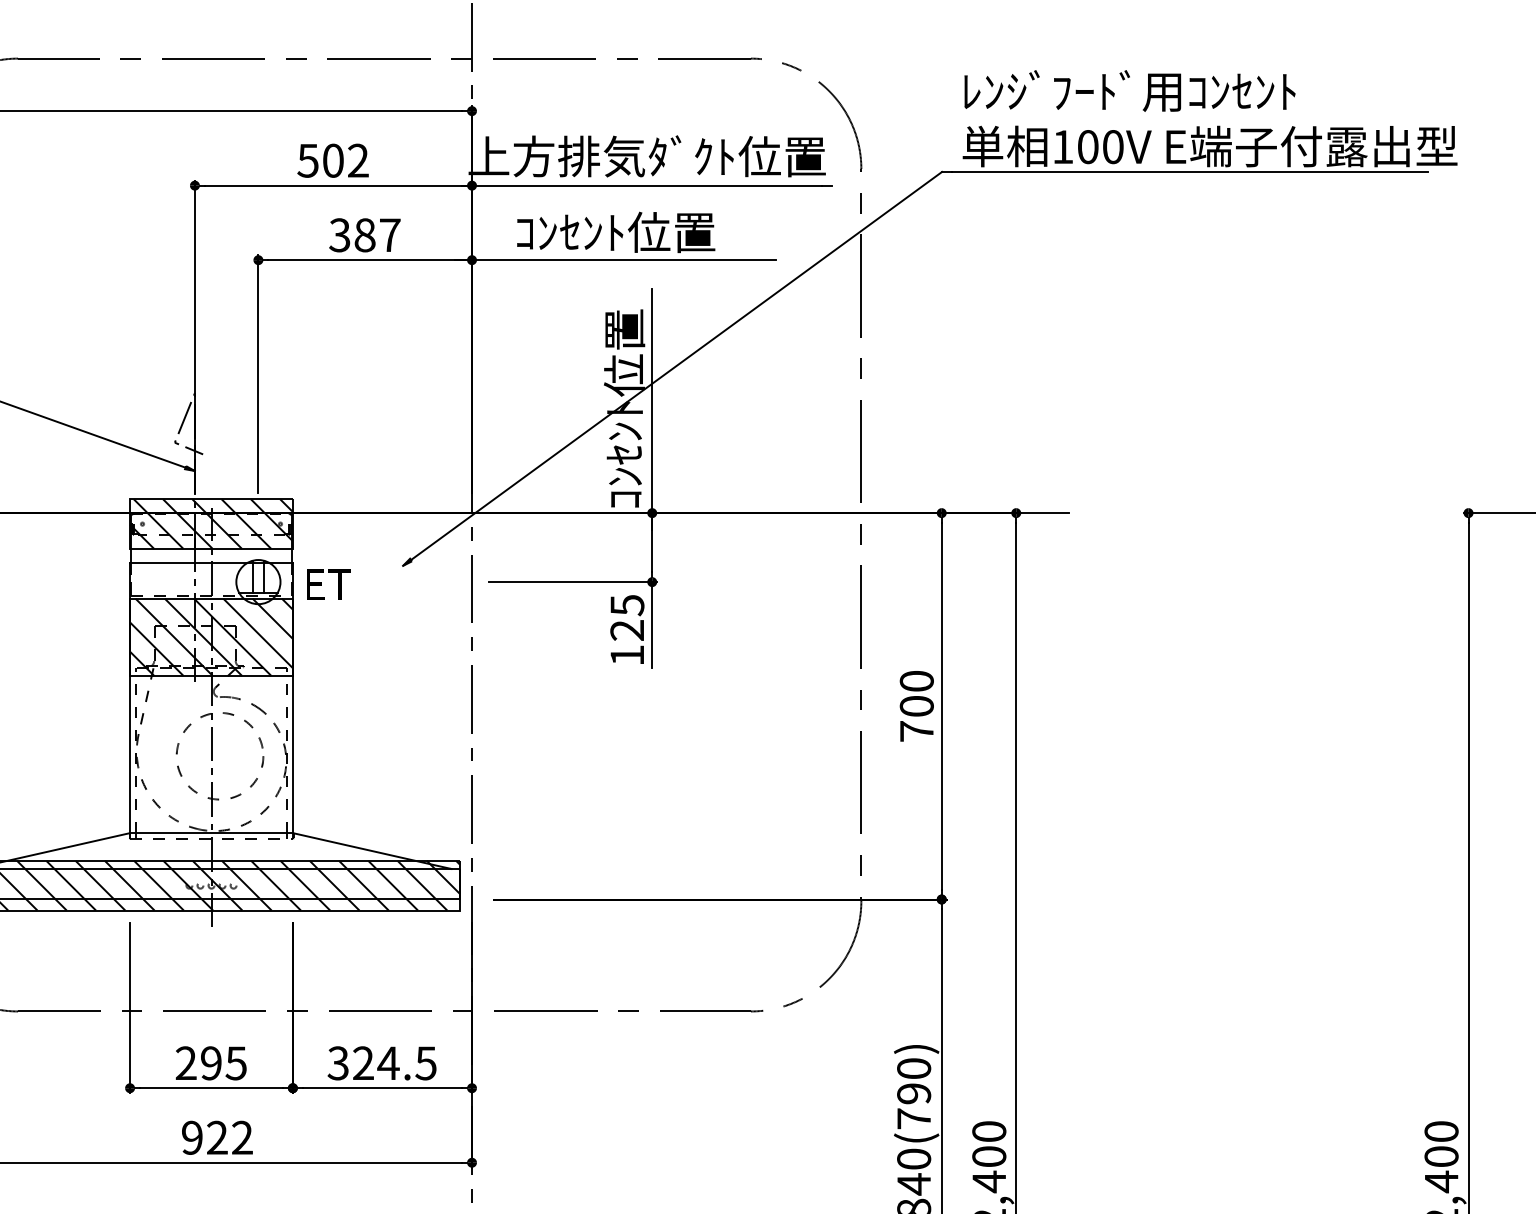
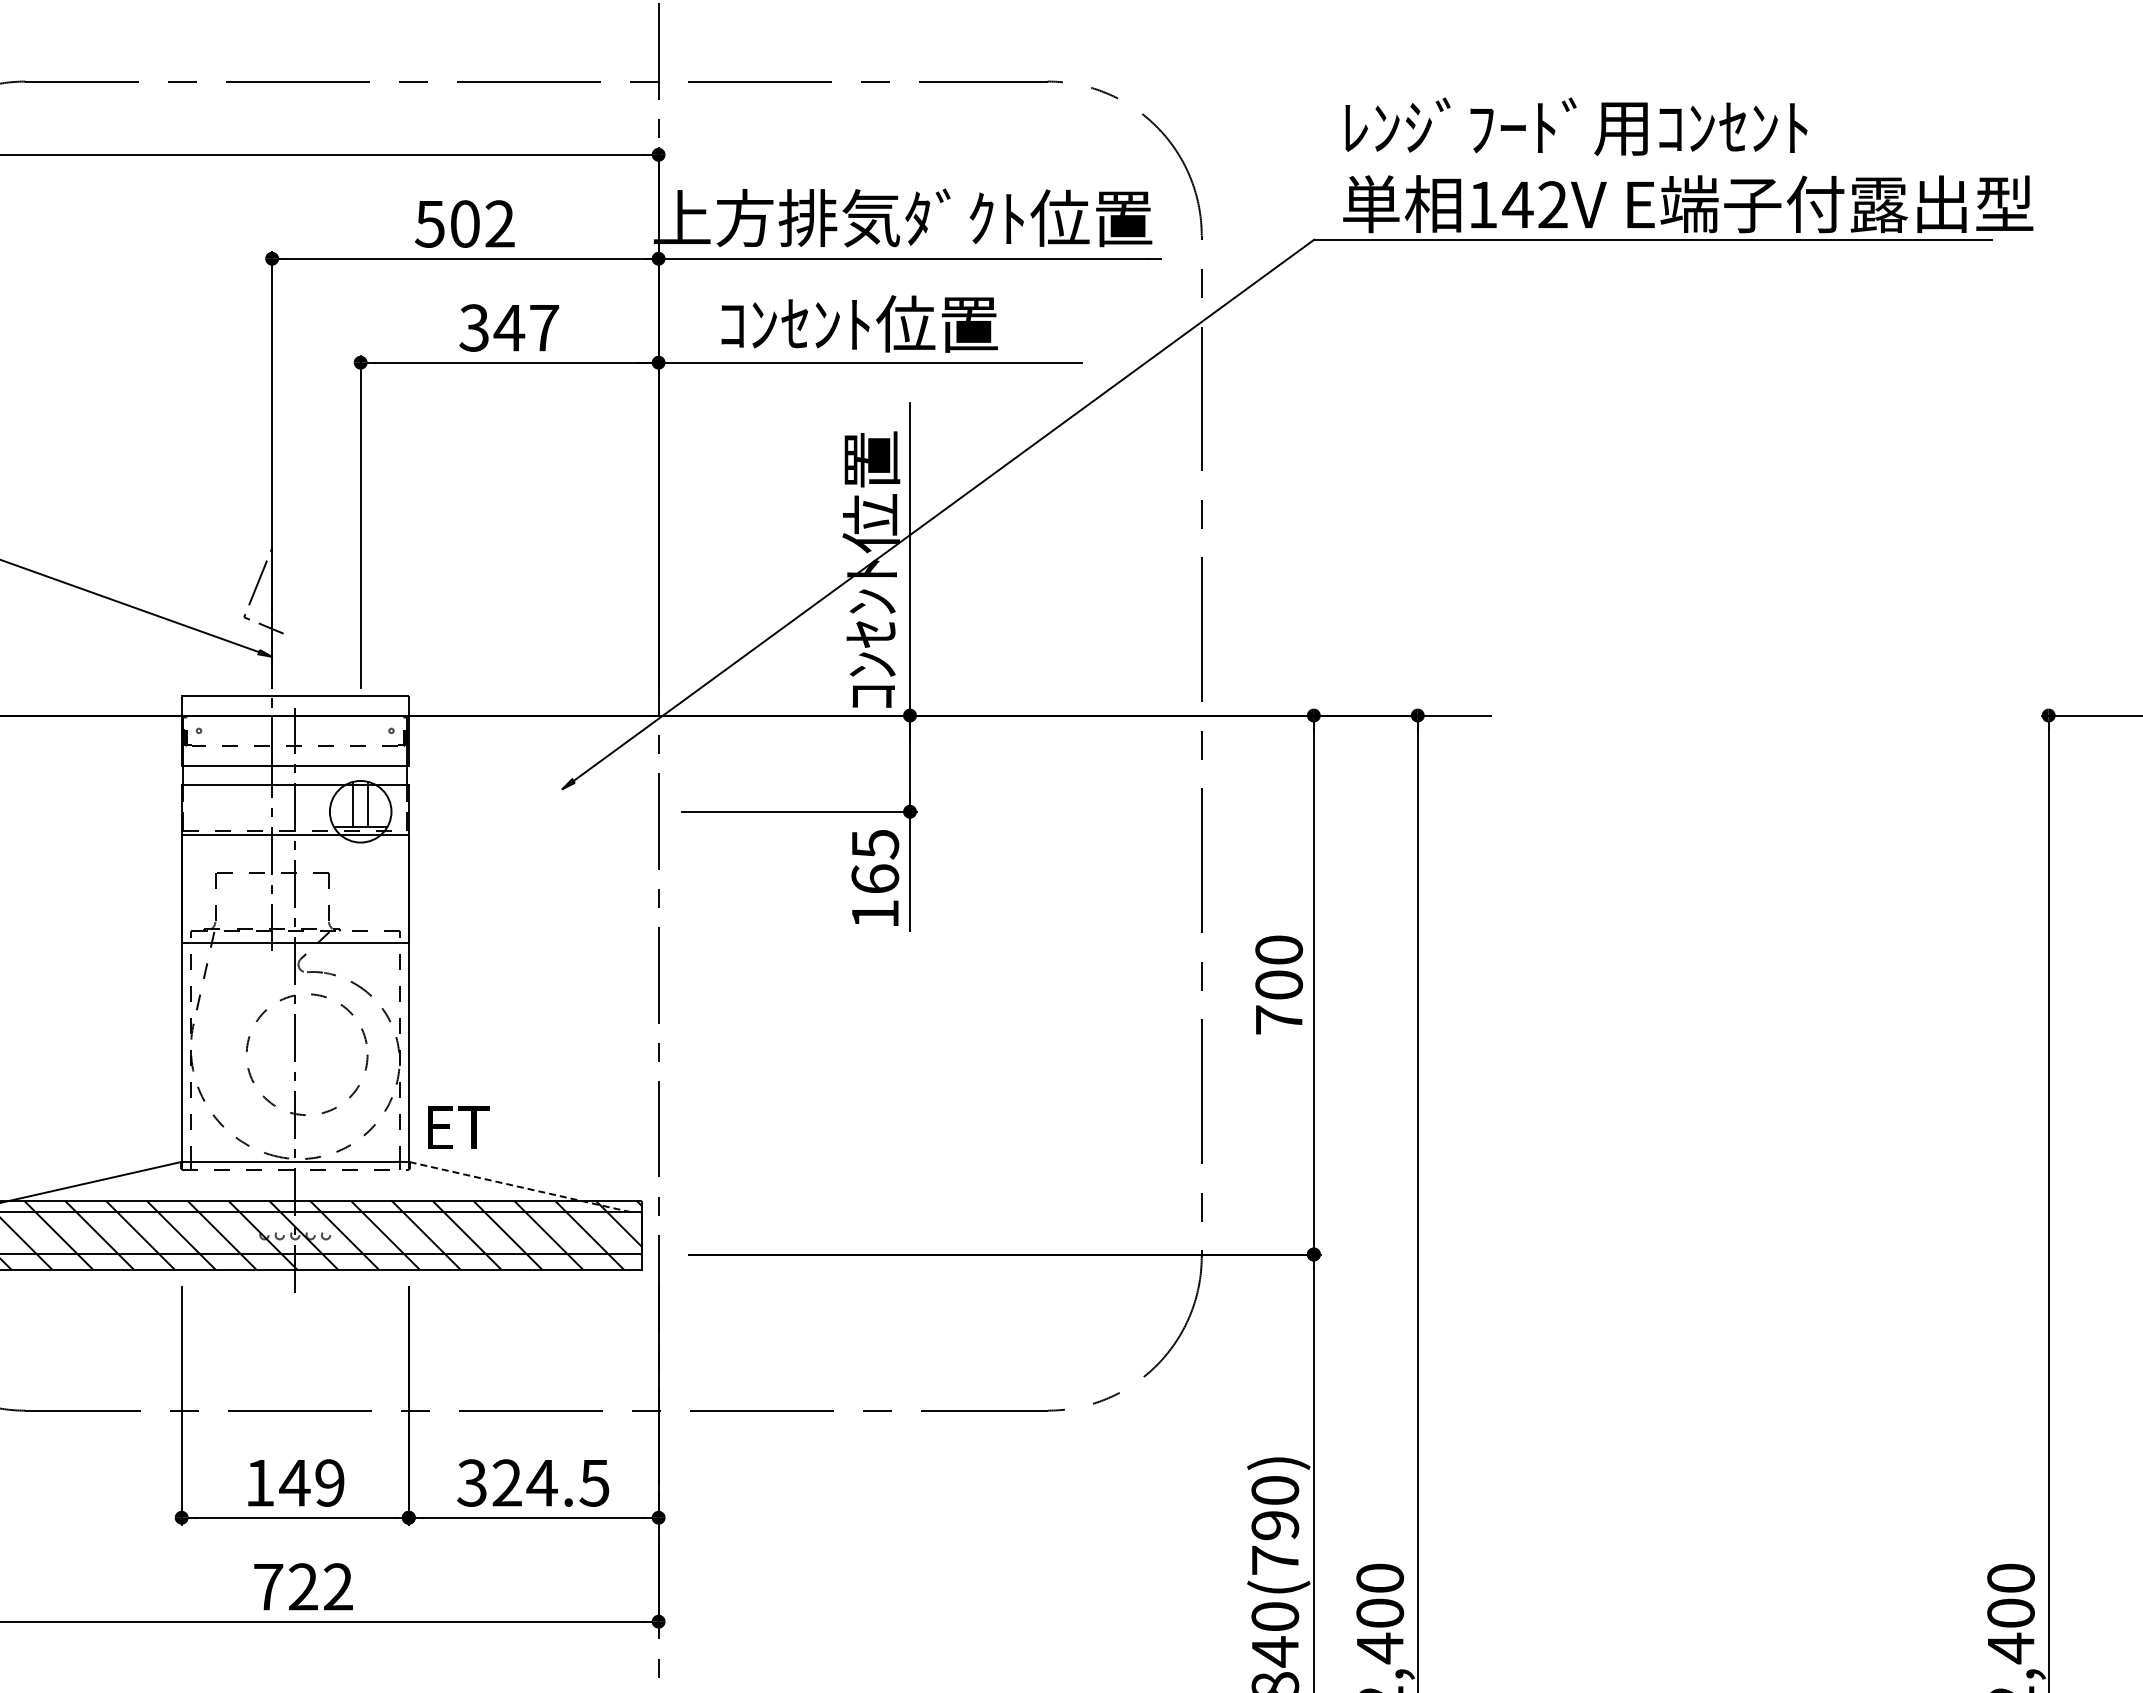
text: (1099, 146) -> (1534, 204), 100V -> 142V
text: (365, 234) -> (509, 327), 387 -> 347
hatch: (210, 523) -> (294, 730), removed
text: (328, 584) -> (458, 1127), moved
text: (627, 629) -> (875, 878), 125 -> 165
hatch: (210, 637) -> (294, 888), removed
line: (372, 850) -> (519, 1186), solid -> dashed
text: (210, 1062) -> (294, 1482), 295 -> 149
text: (192, 1137) -> (268, 1586), 922 -> 722

